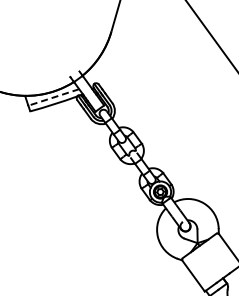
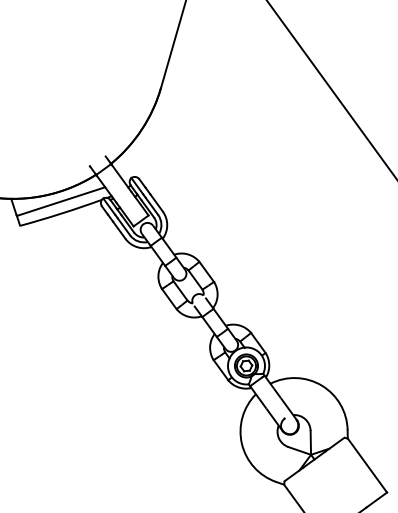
line: (53, 97) -> (60, 201), dashed -> solid

